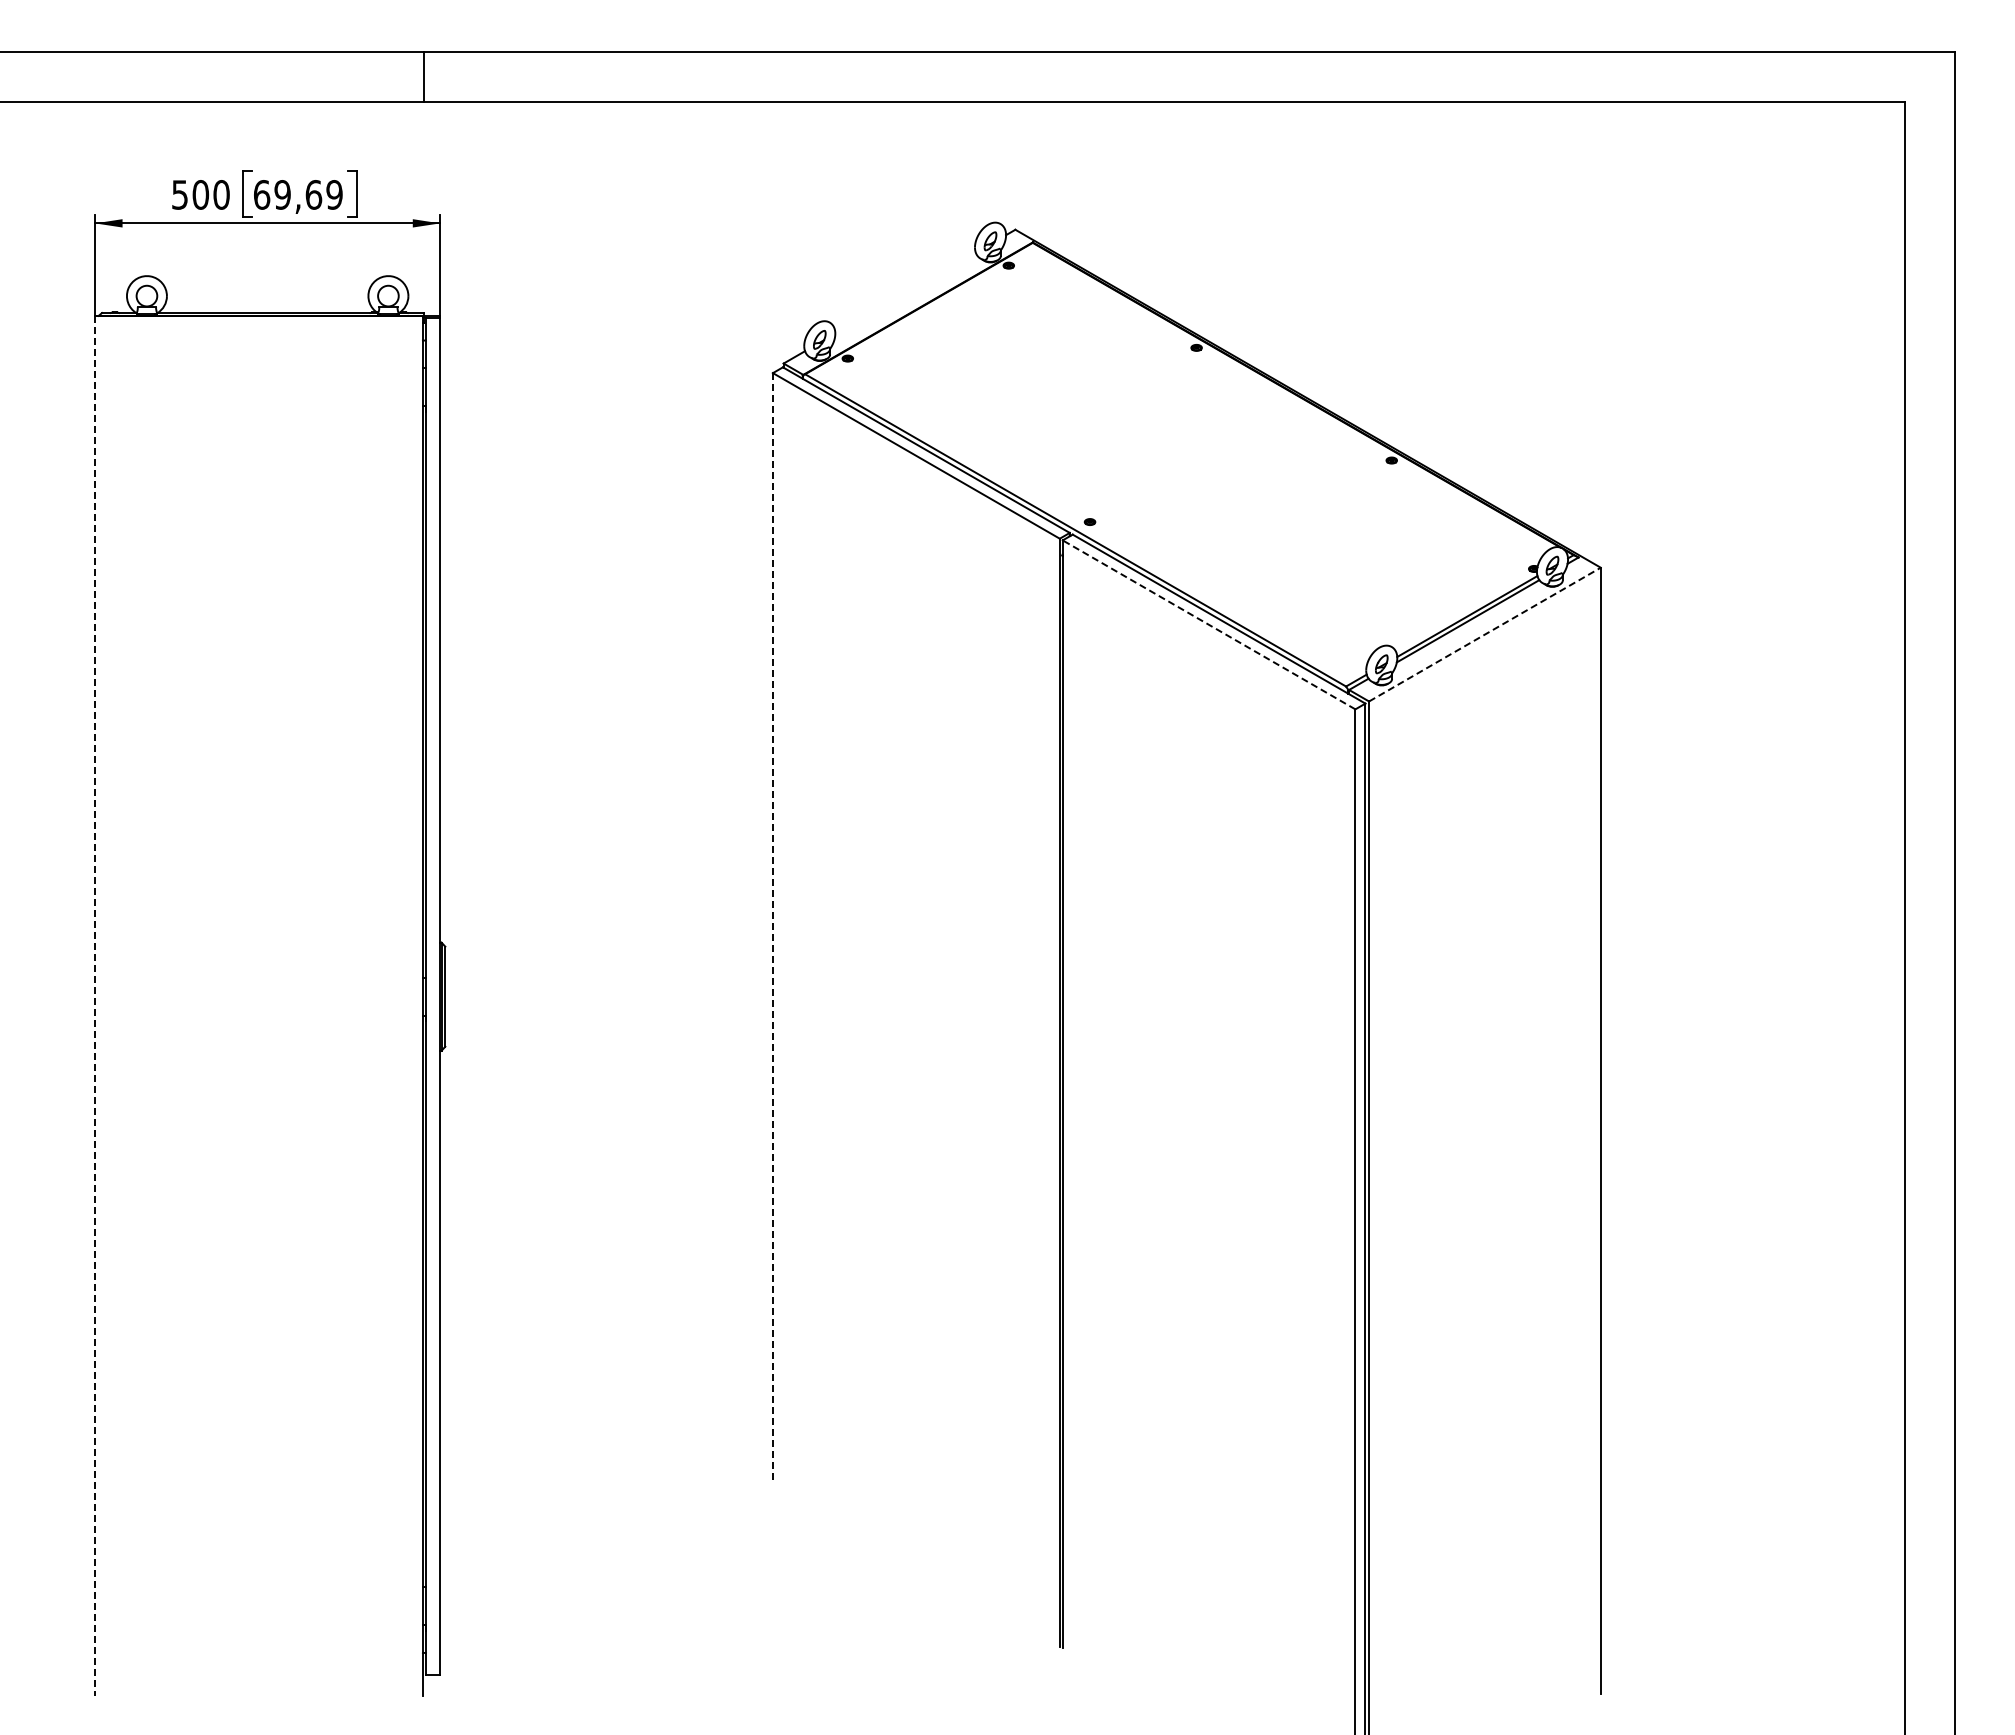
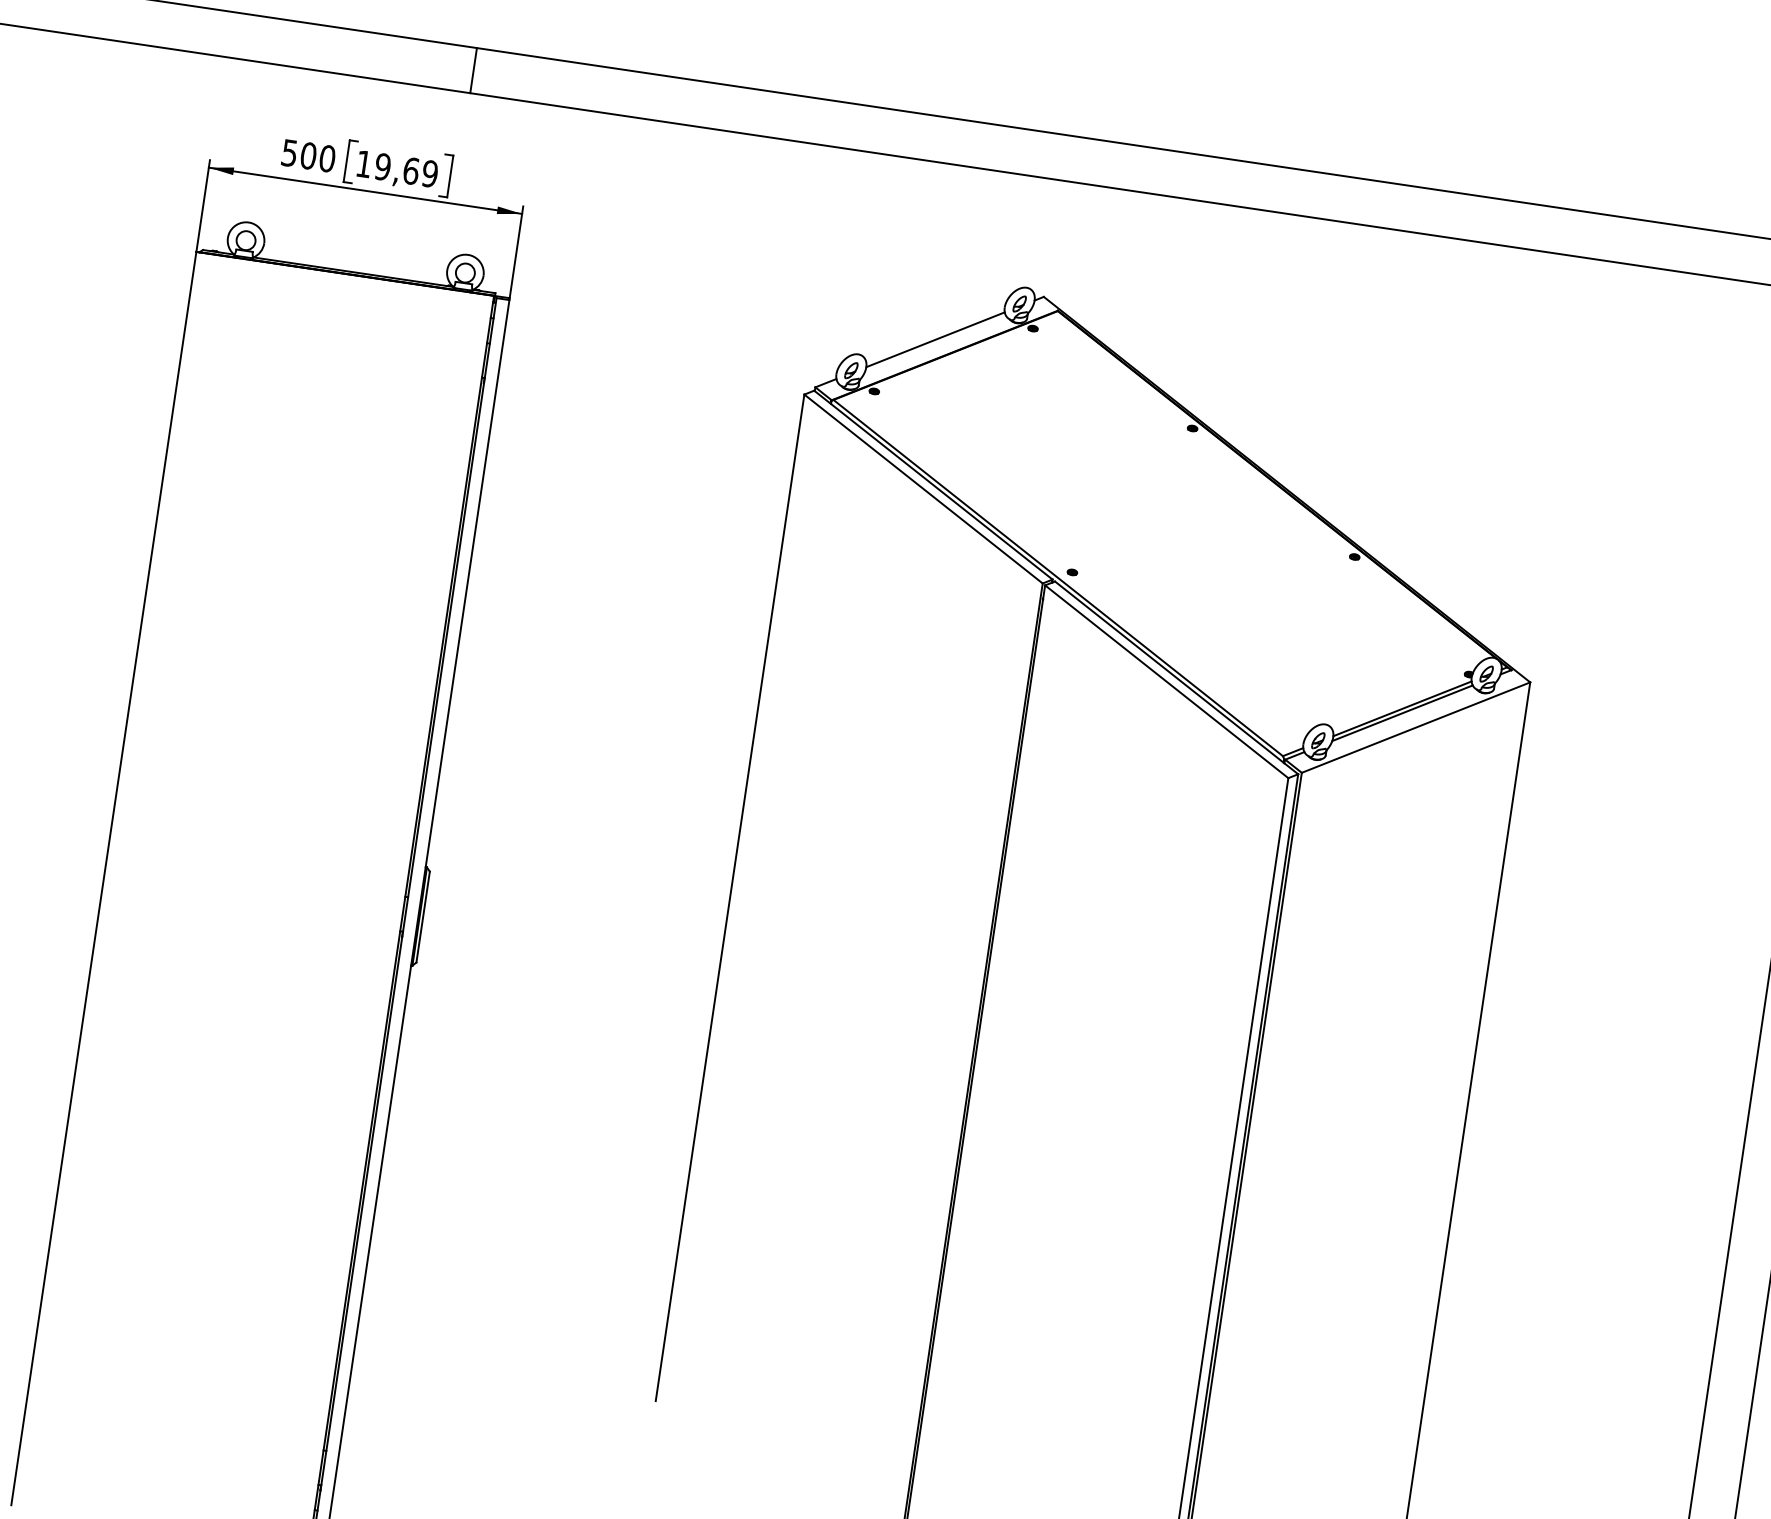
line: (424, 76) -> (474, 70), moved
text: (262, 194) -> (364, 163), 69,69 -> 19,69
line: (905, 292) -> (935, 339), added
line: (1209, 624) -> (1167, 681), dashed -> solid
line: (1484, 634) -> (1415, 727), dashed -> solid
line: (772, 927) -> (729, 898), dashed -> solid
line: (95, 1006) -> (104, 879), dashed -> solid

